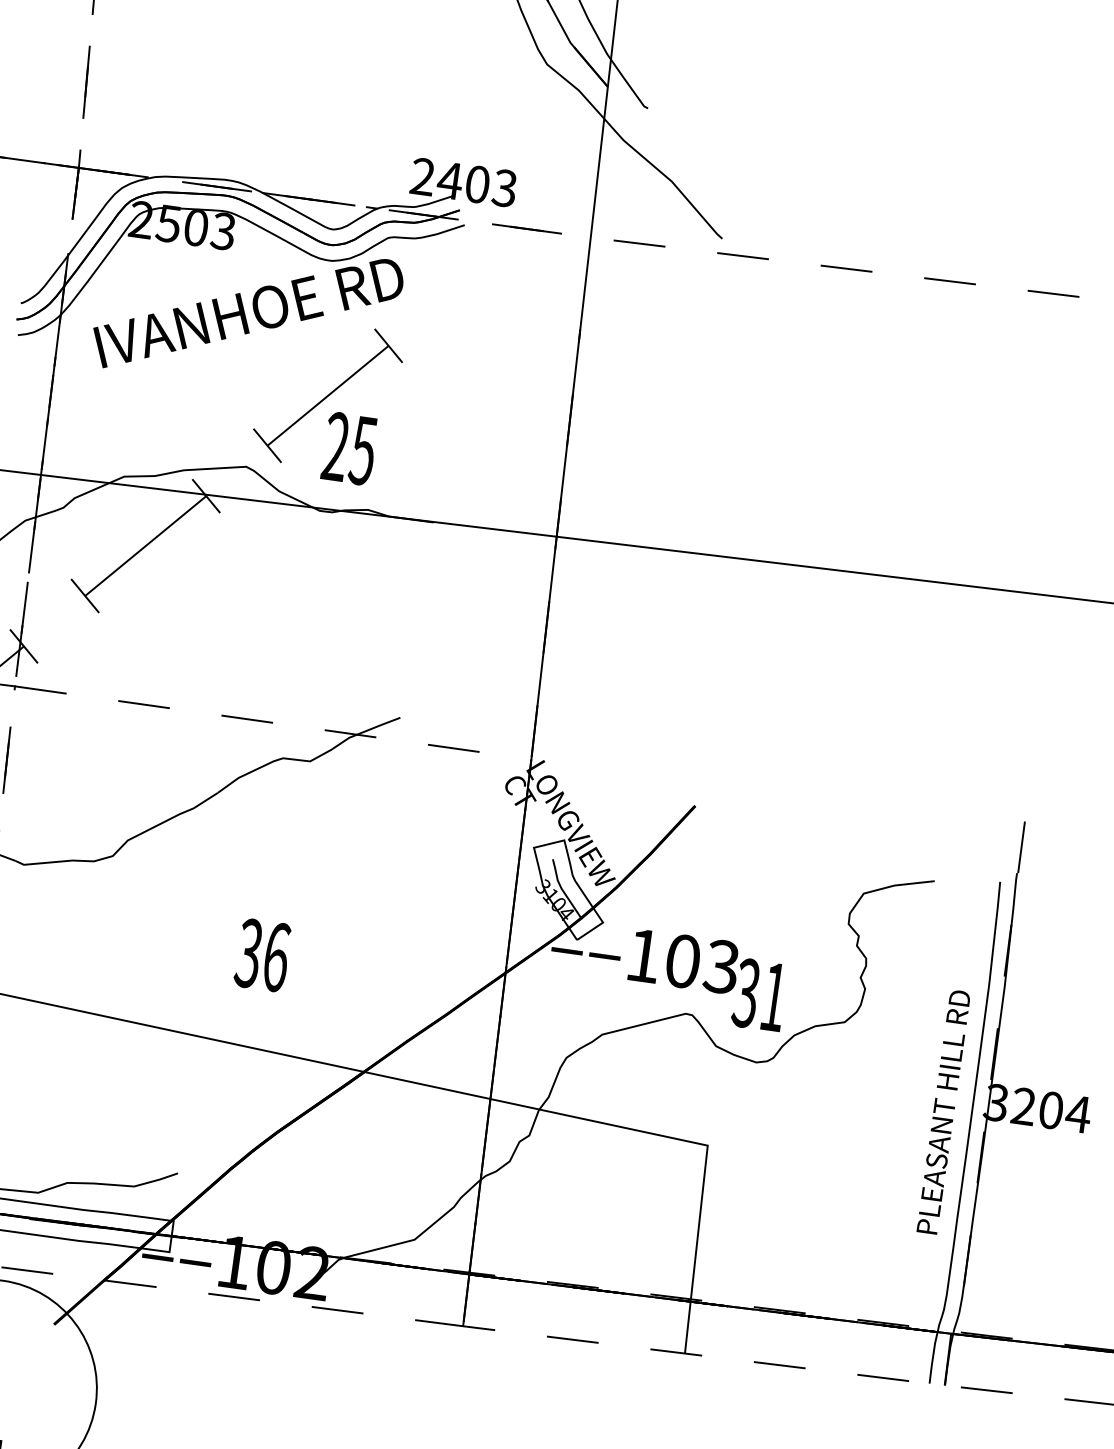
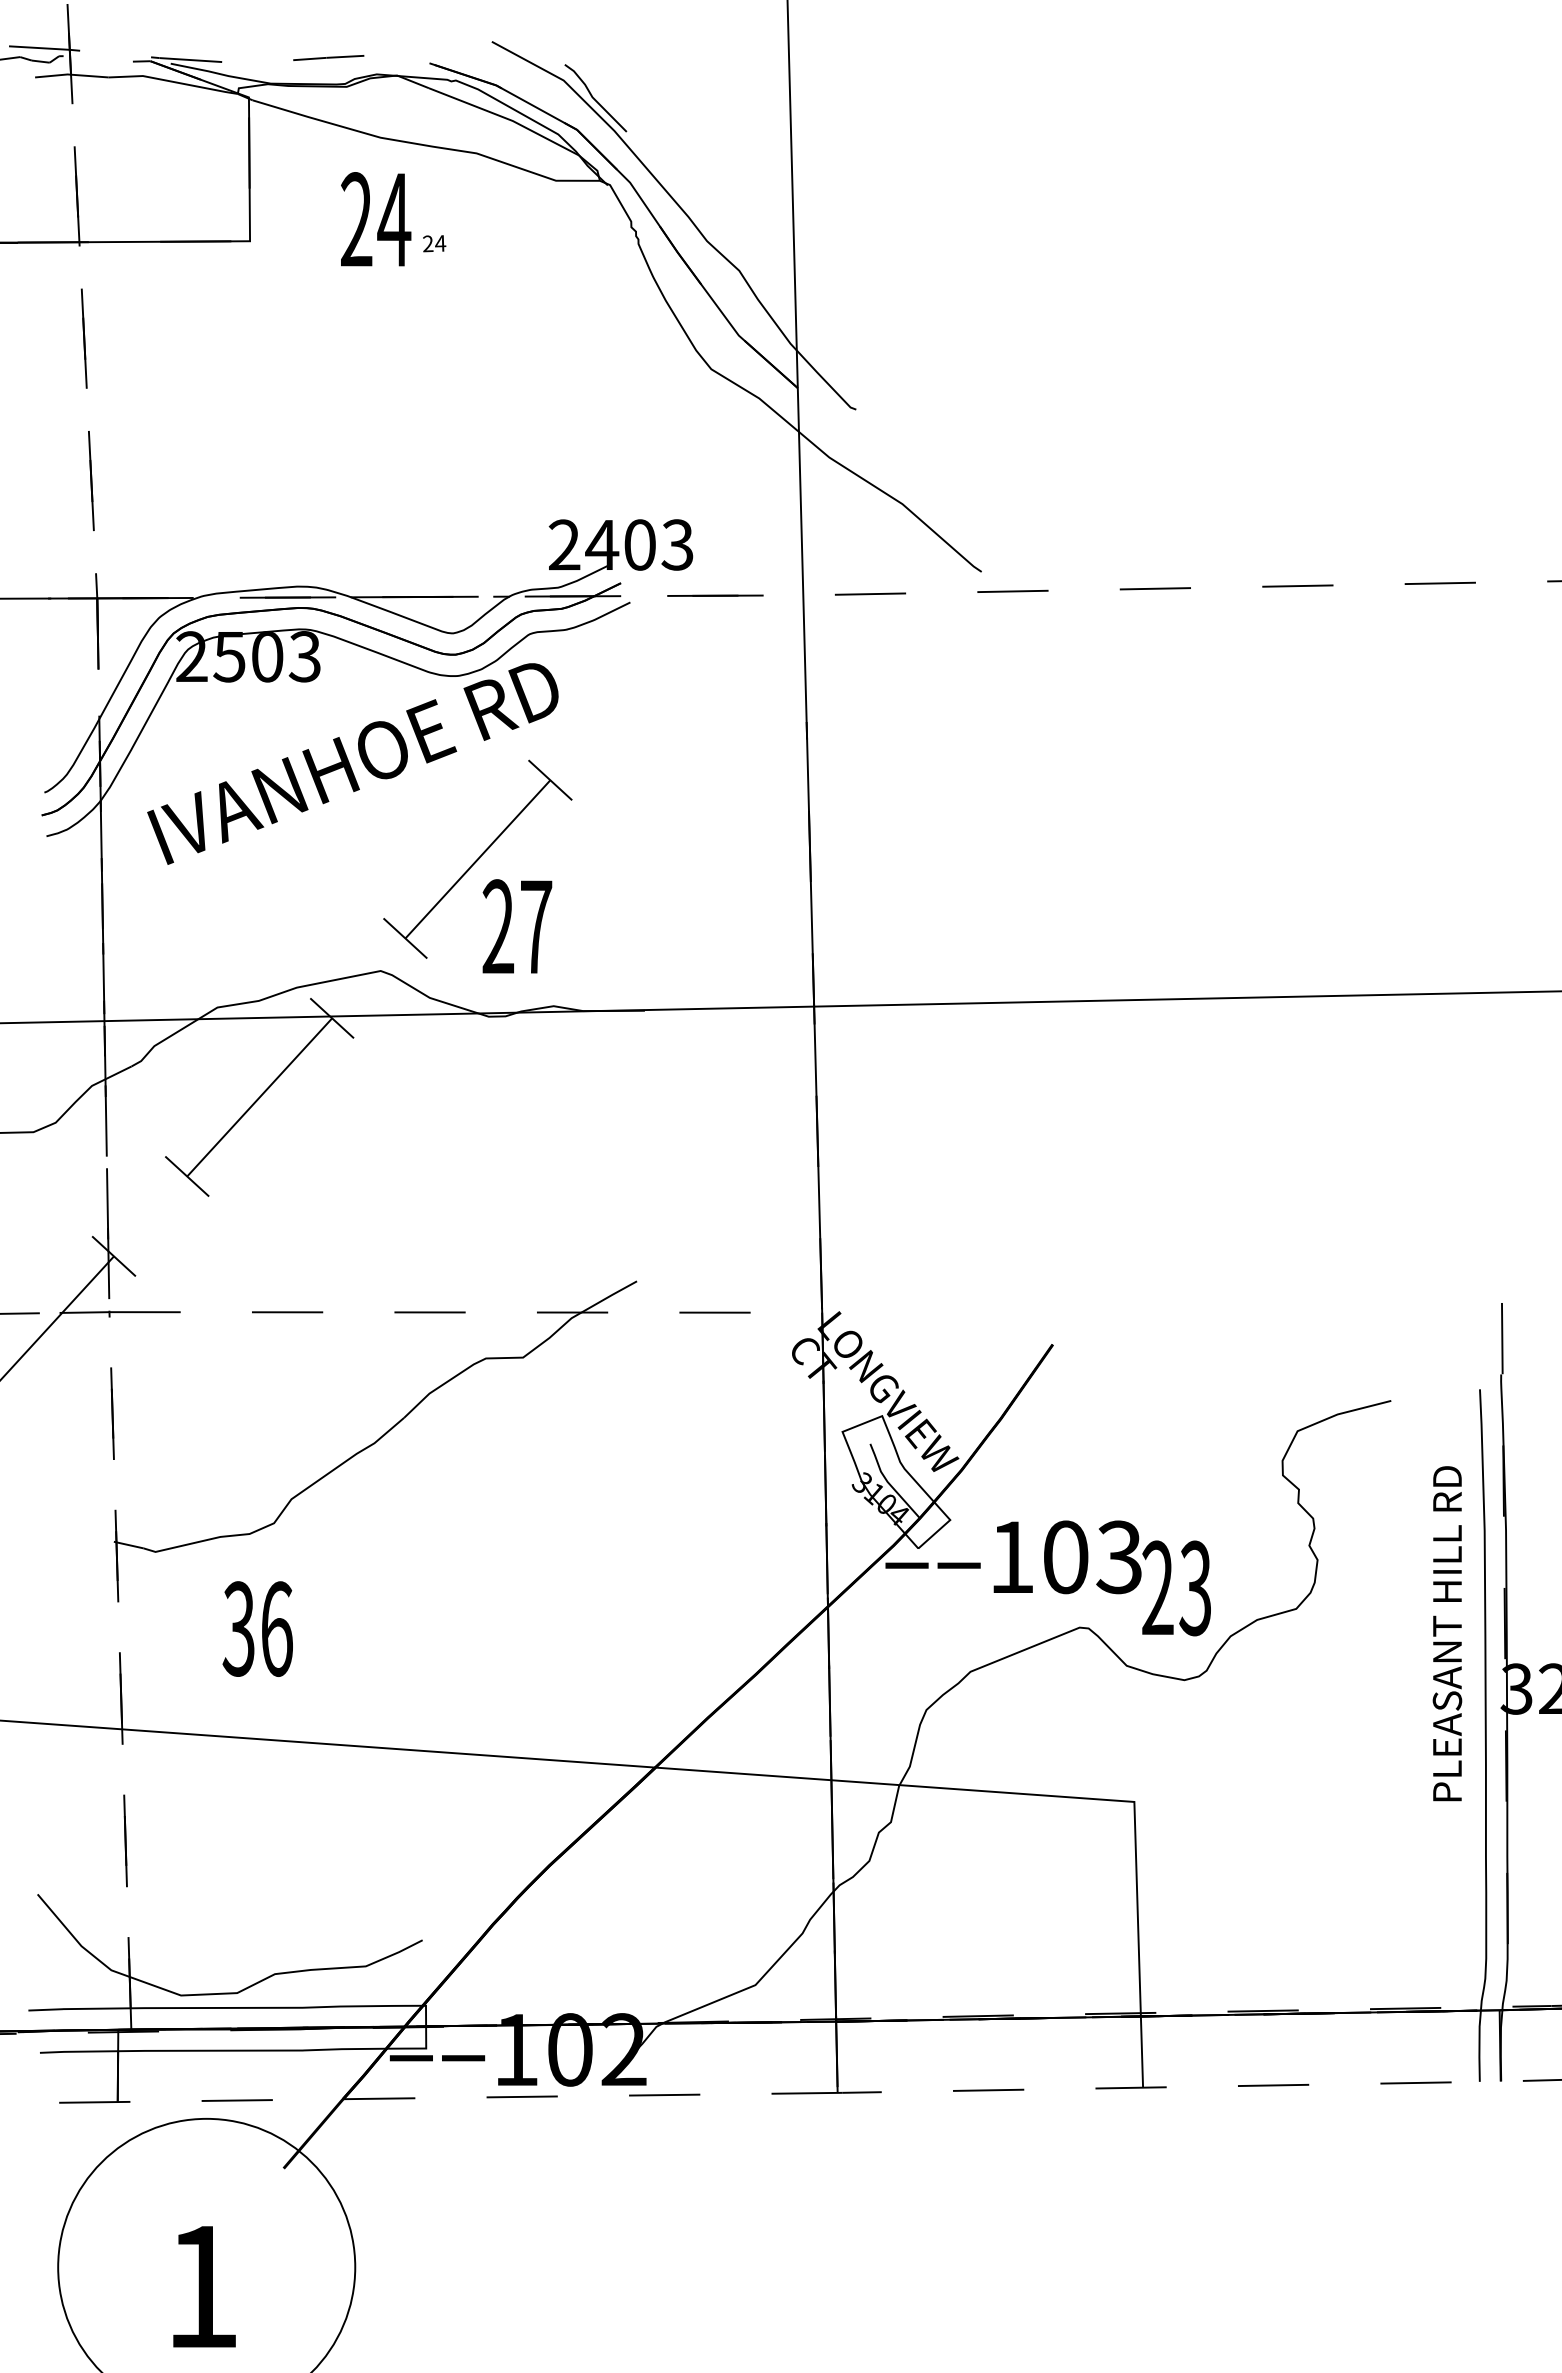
text: (362, 451) -> (535, 927), 25 -> 27
text: (262, 954) -> (257, 1628), moved
text: (759, 995) -> (1175, 1588), 31 -> 23
text: (943, 1111) -> (1447, 1633), moved

